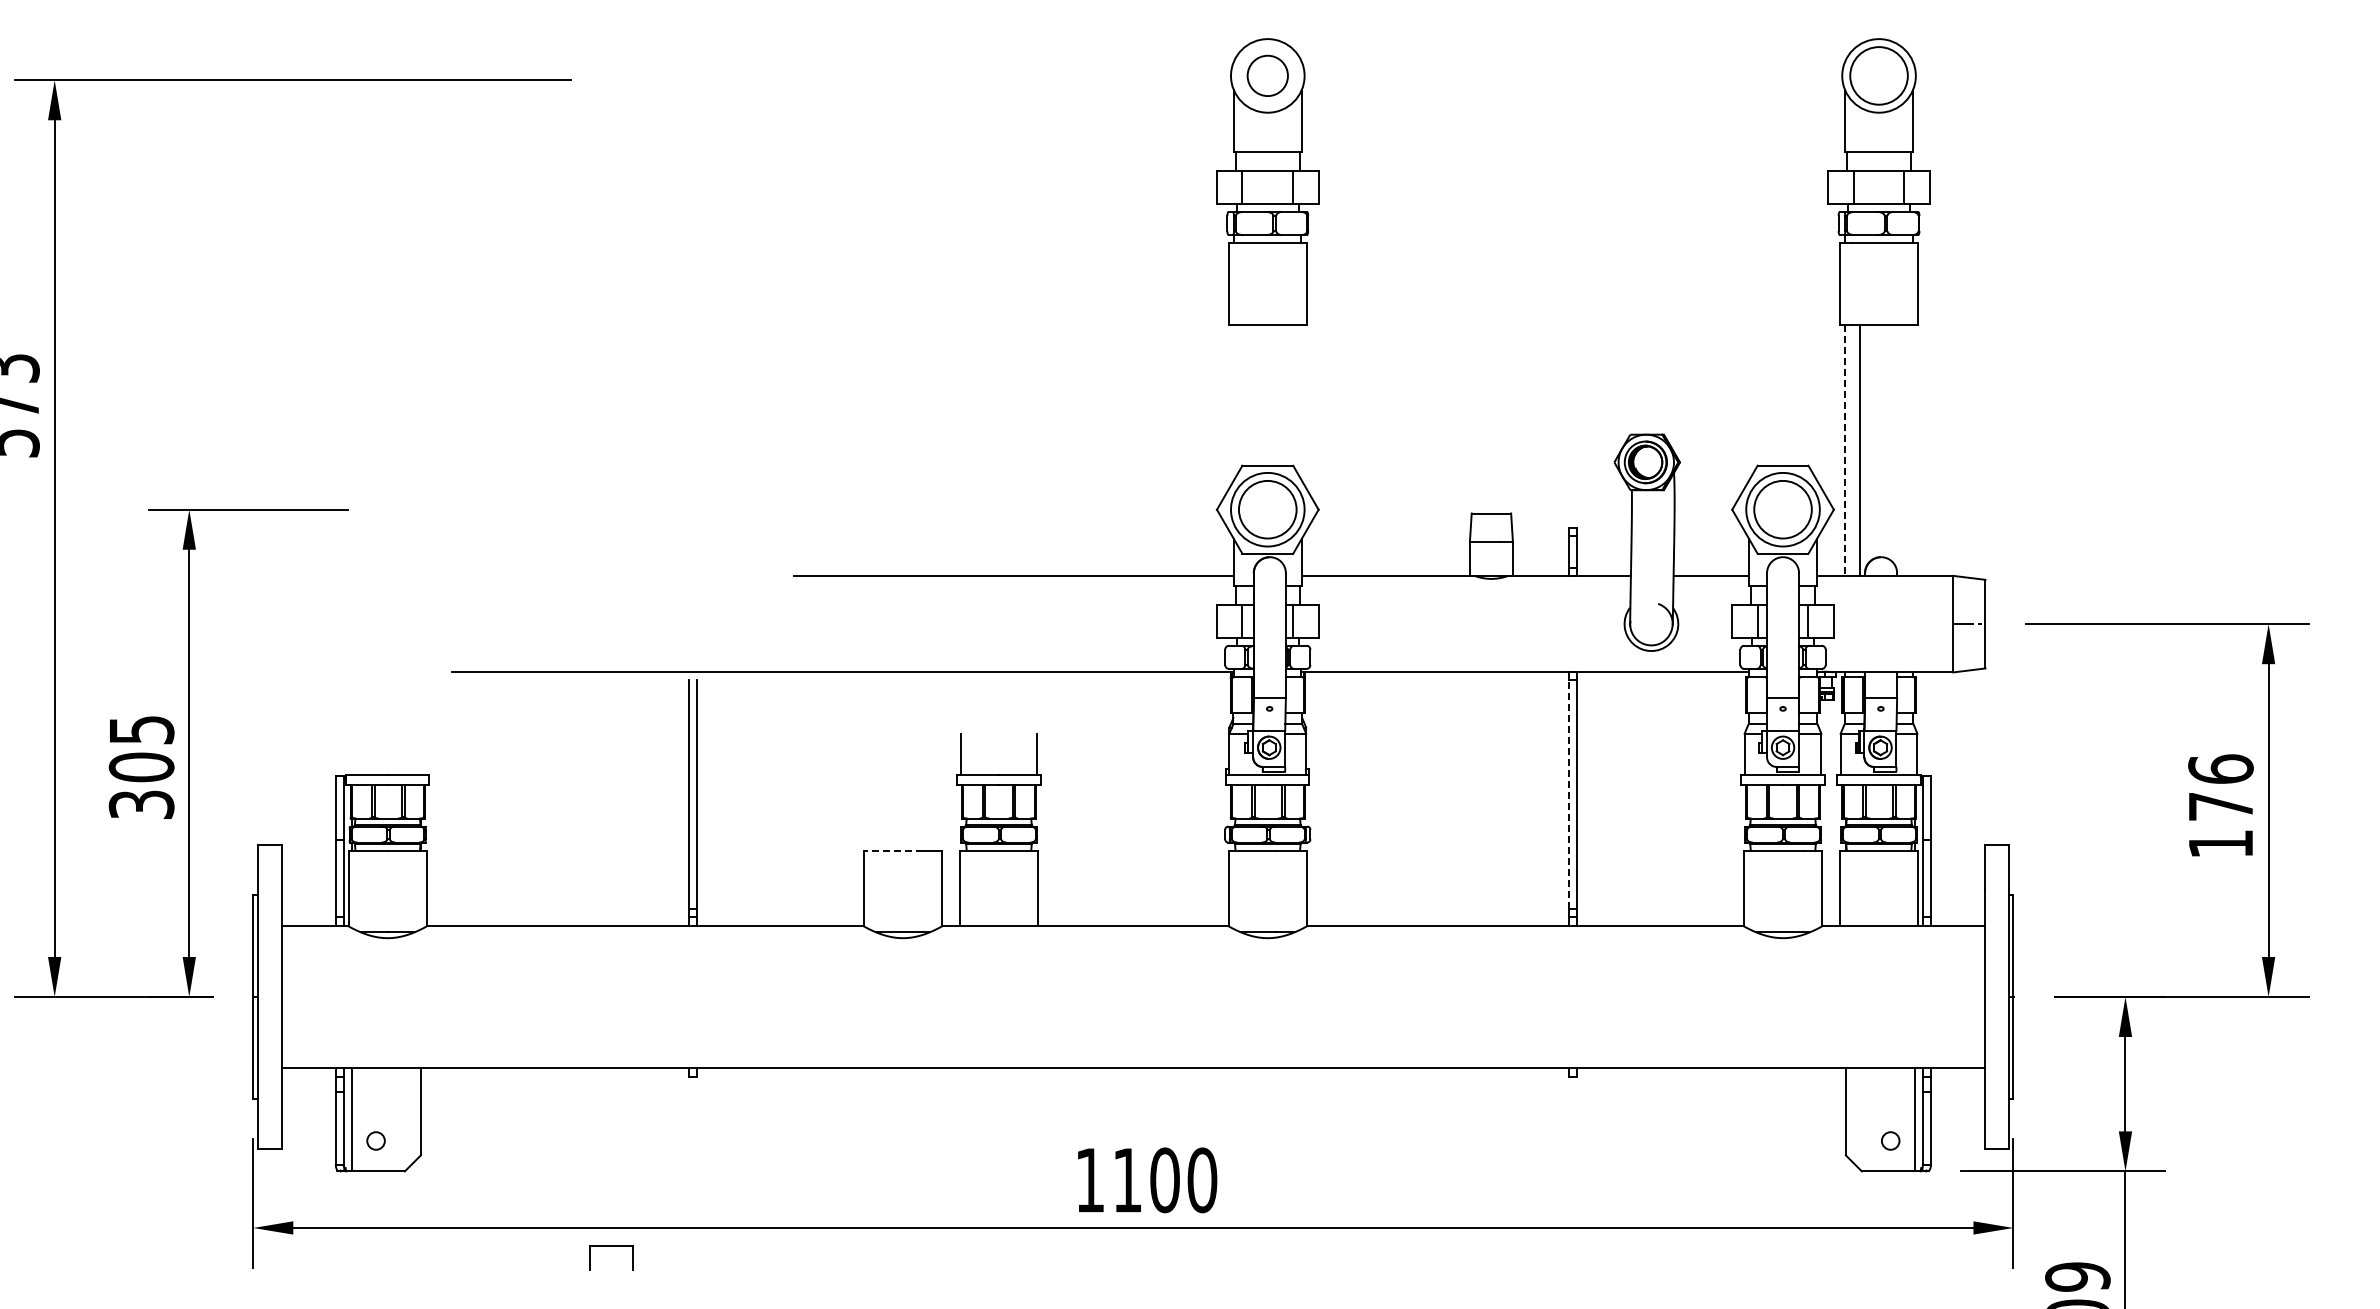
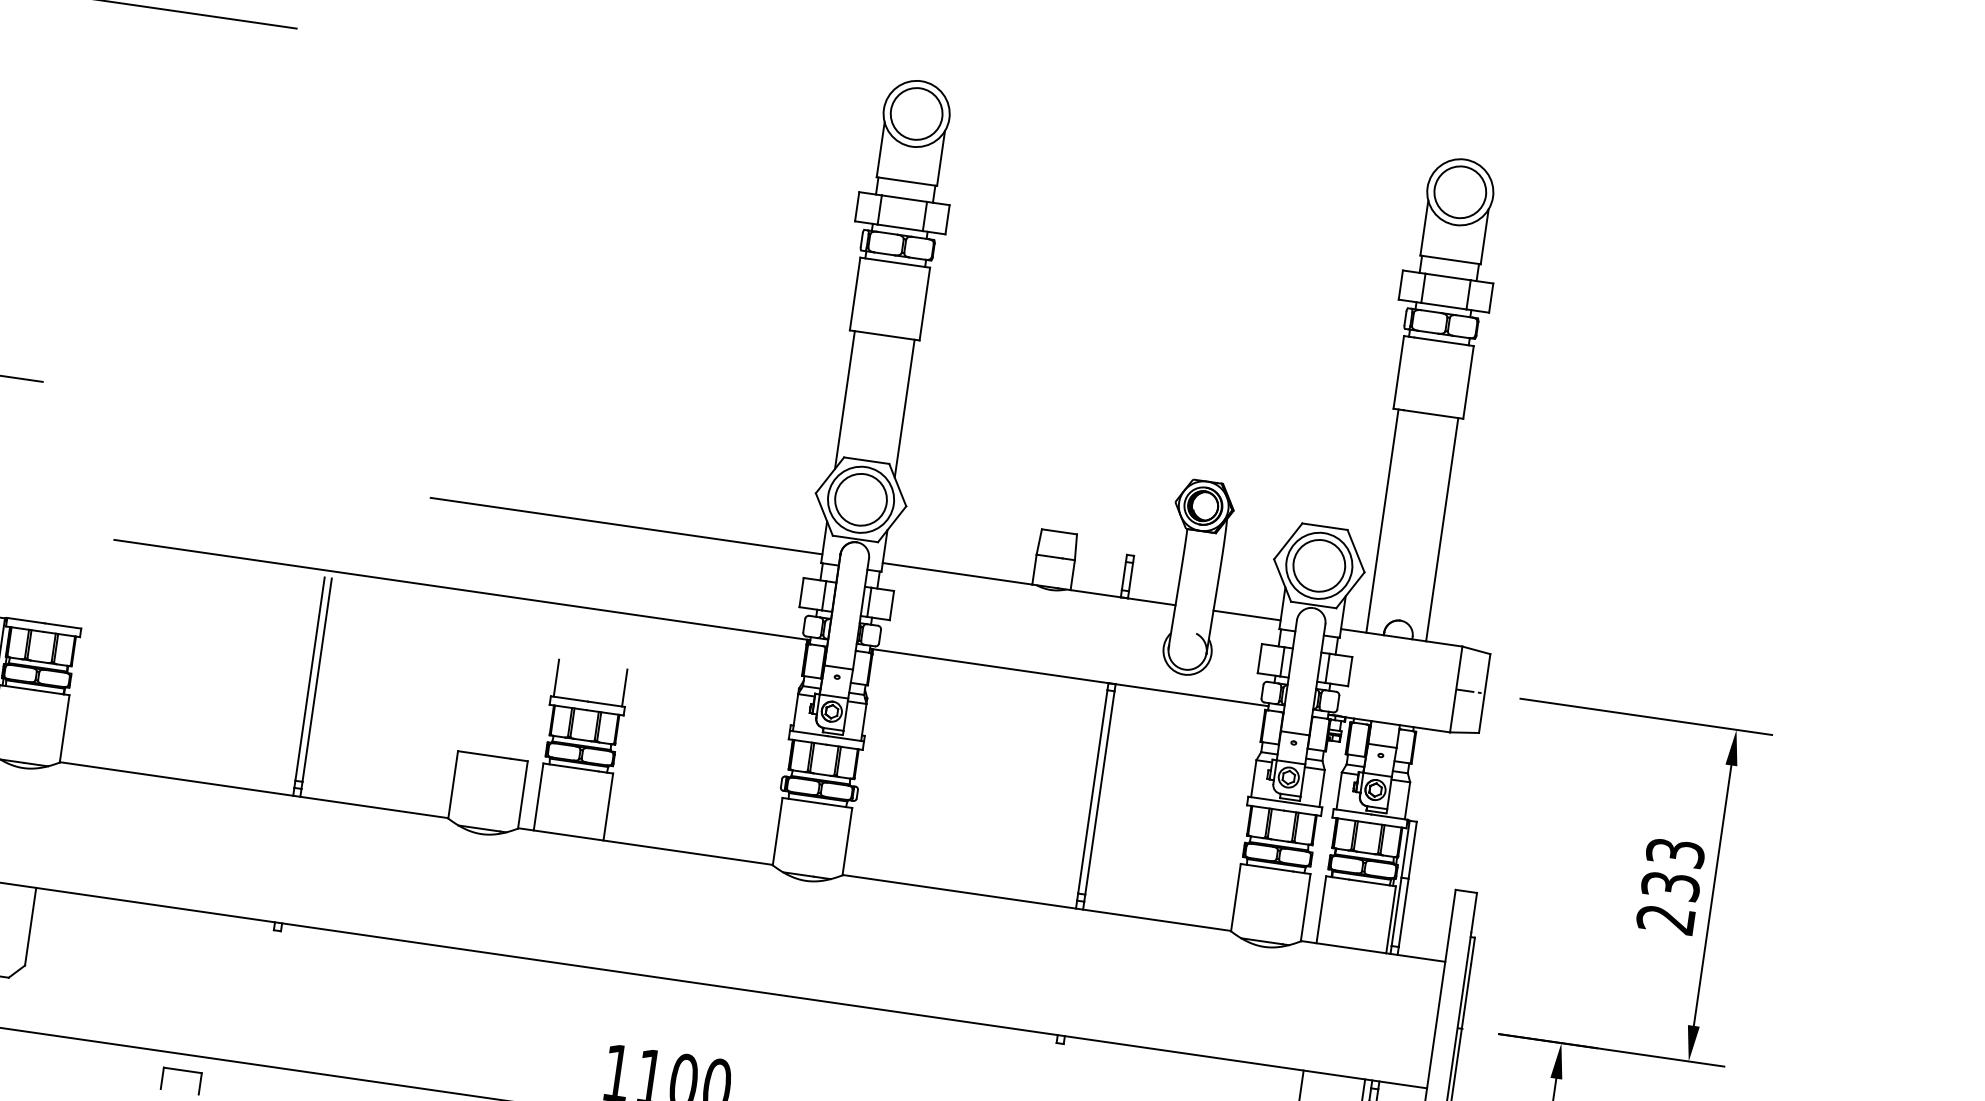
circle: (1267, 75) -> (916, 113), size x1.43
line: (1234, 401) -> (845, 399), added
line: (1301, 401) -> (904, 407), added
line: (1859, 449) -> (1442, 528), moved
line: (1845, 450) -> (1382, 521), dashed -> solid
line: (1569, 794) -> (1092, 791), dashed -> solid
text: (2220, 806) -> (1670, 885), 176 -> 233
line: (893, 850) -> (484, 754), dashed -> solid

